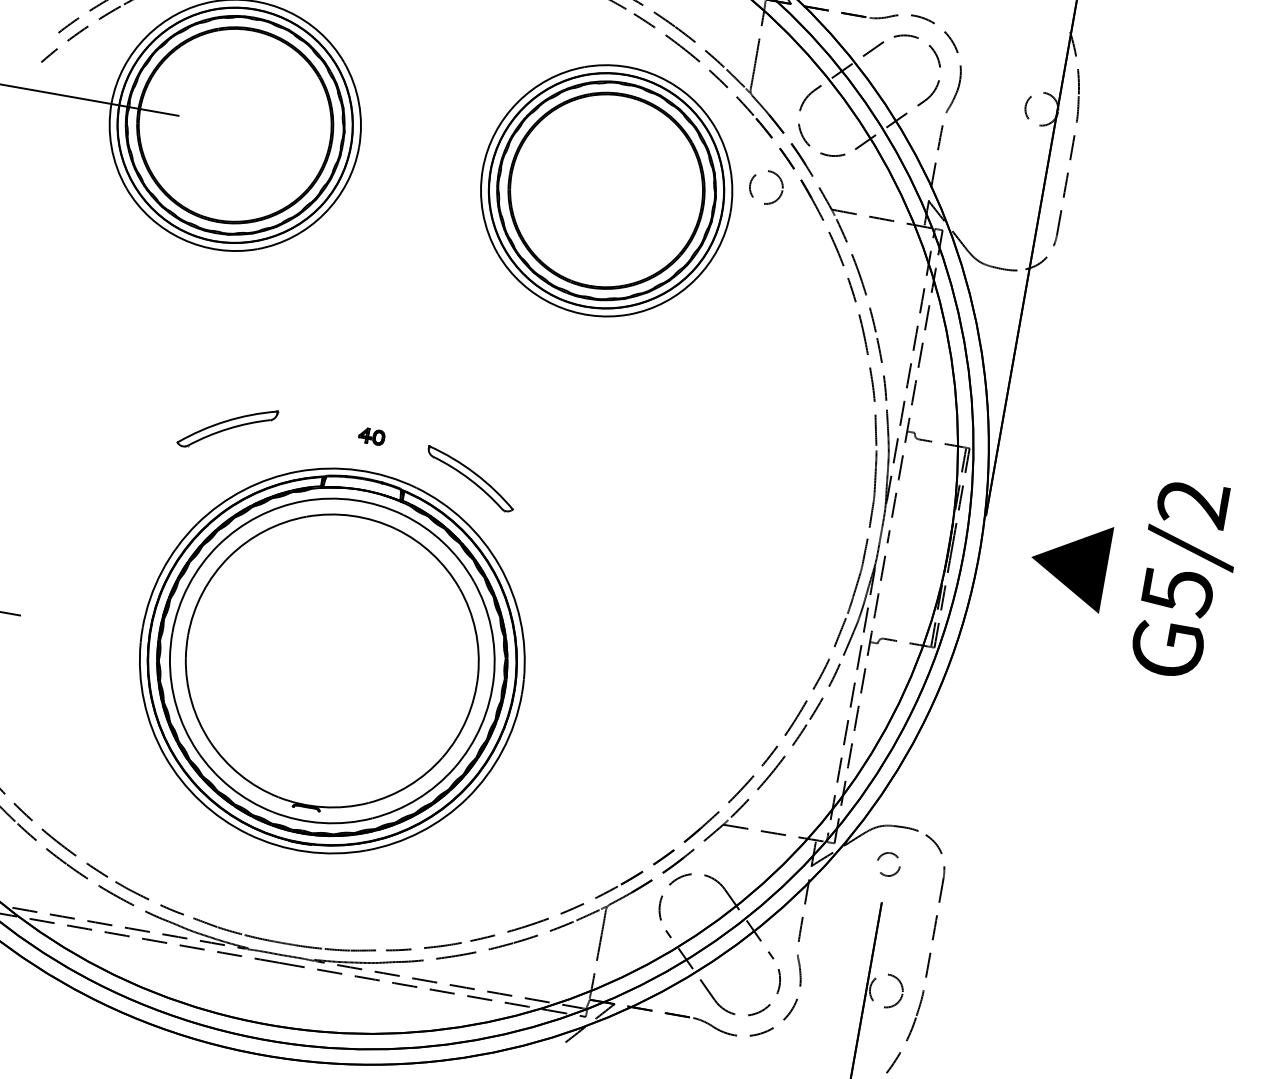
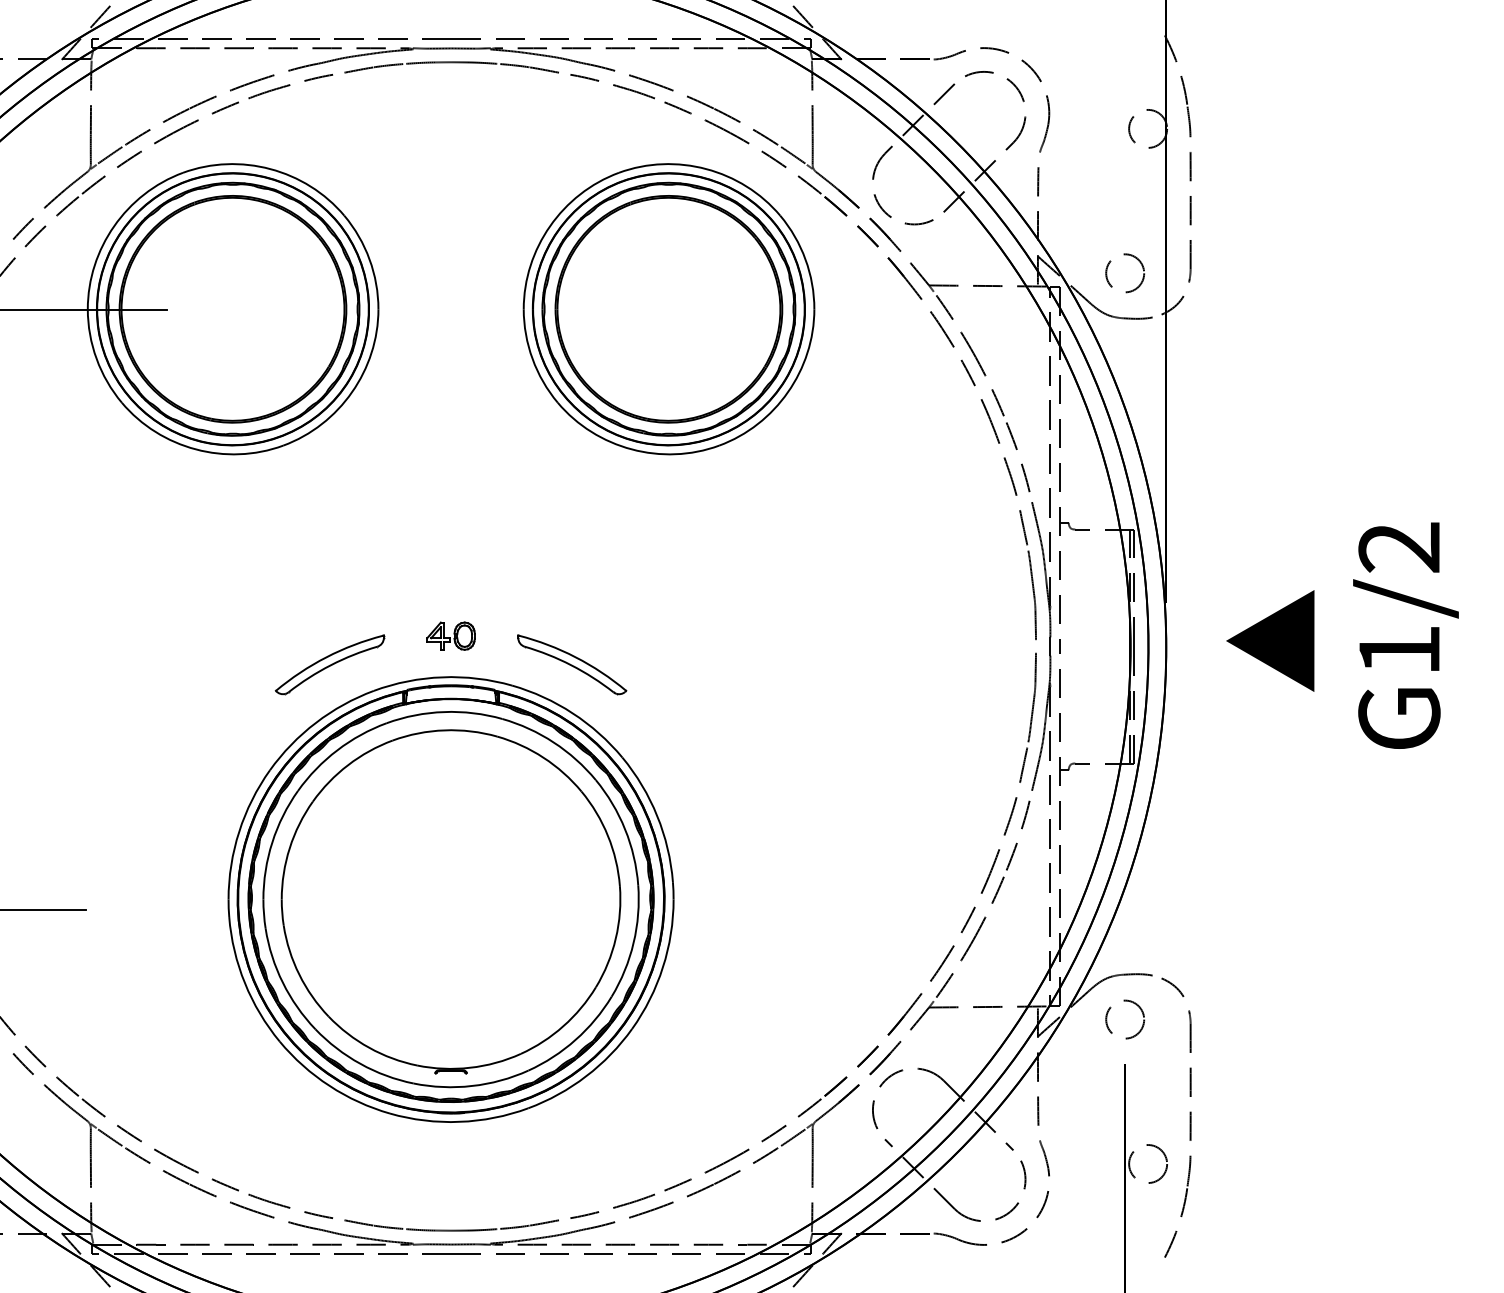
circle: (766, 187) -> (1125, 273), moved
part: (227, 428) -> (329, 664), moved
part: (371, 435) -> (450, 635), size x1.67
text: (1177, 592) -> (1399, 651), G5/2 -> G1/2
circle: (888, 864) -> (1125, 1019), size x1.43

